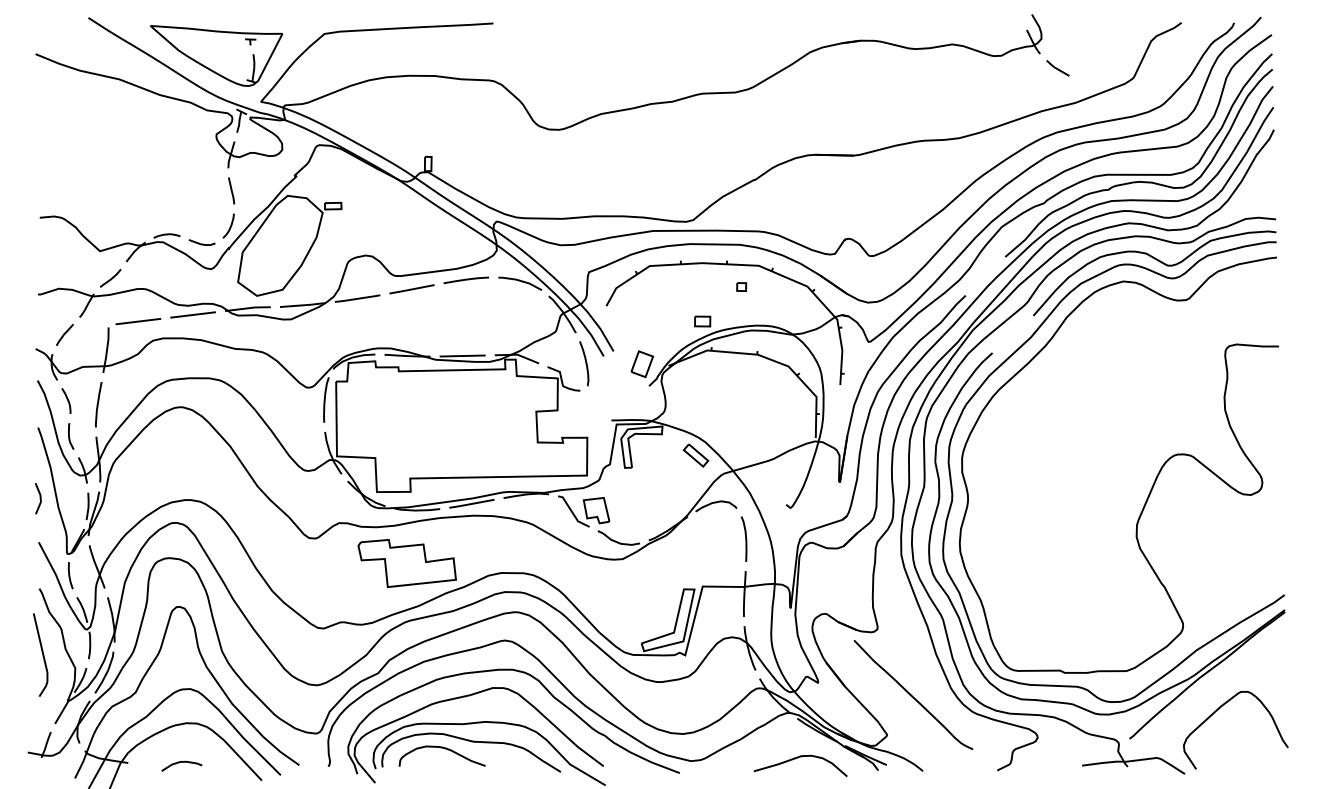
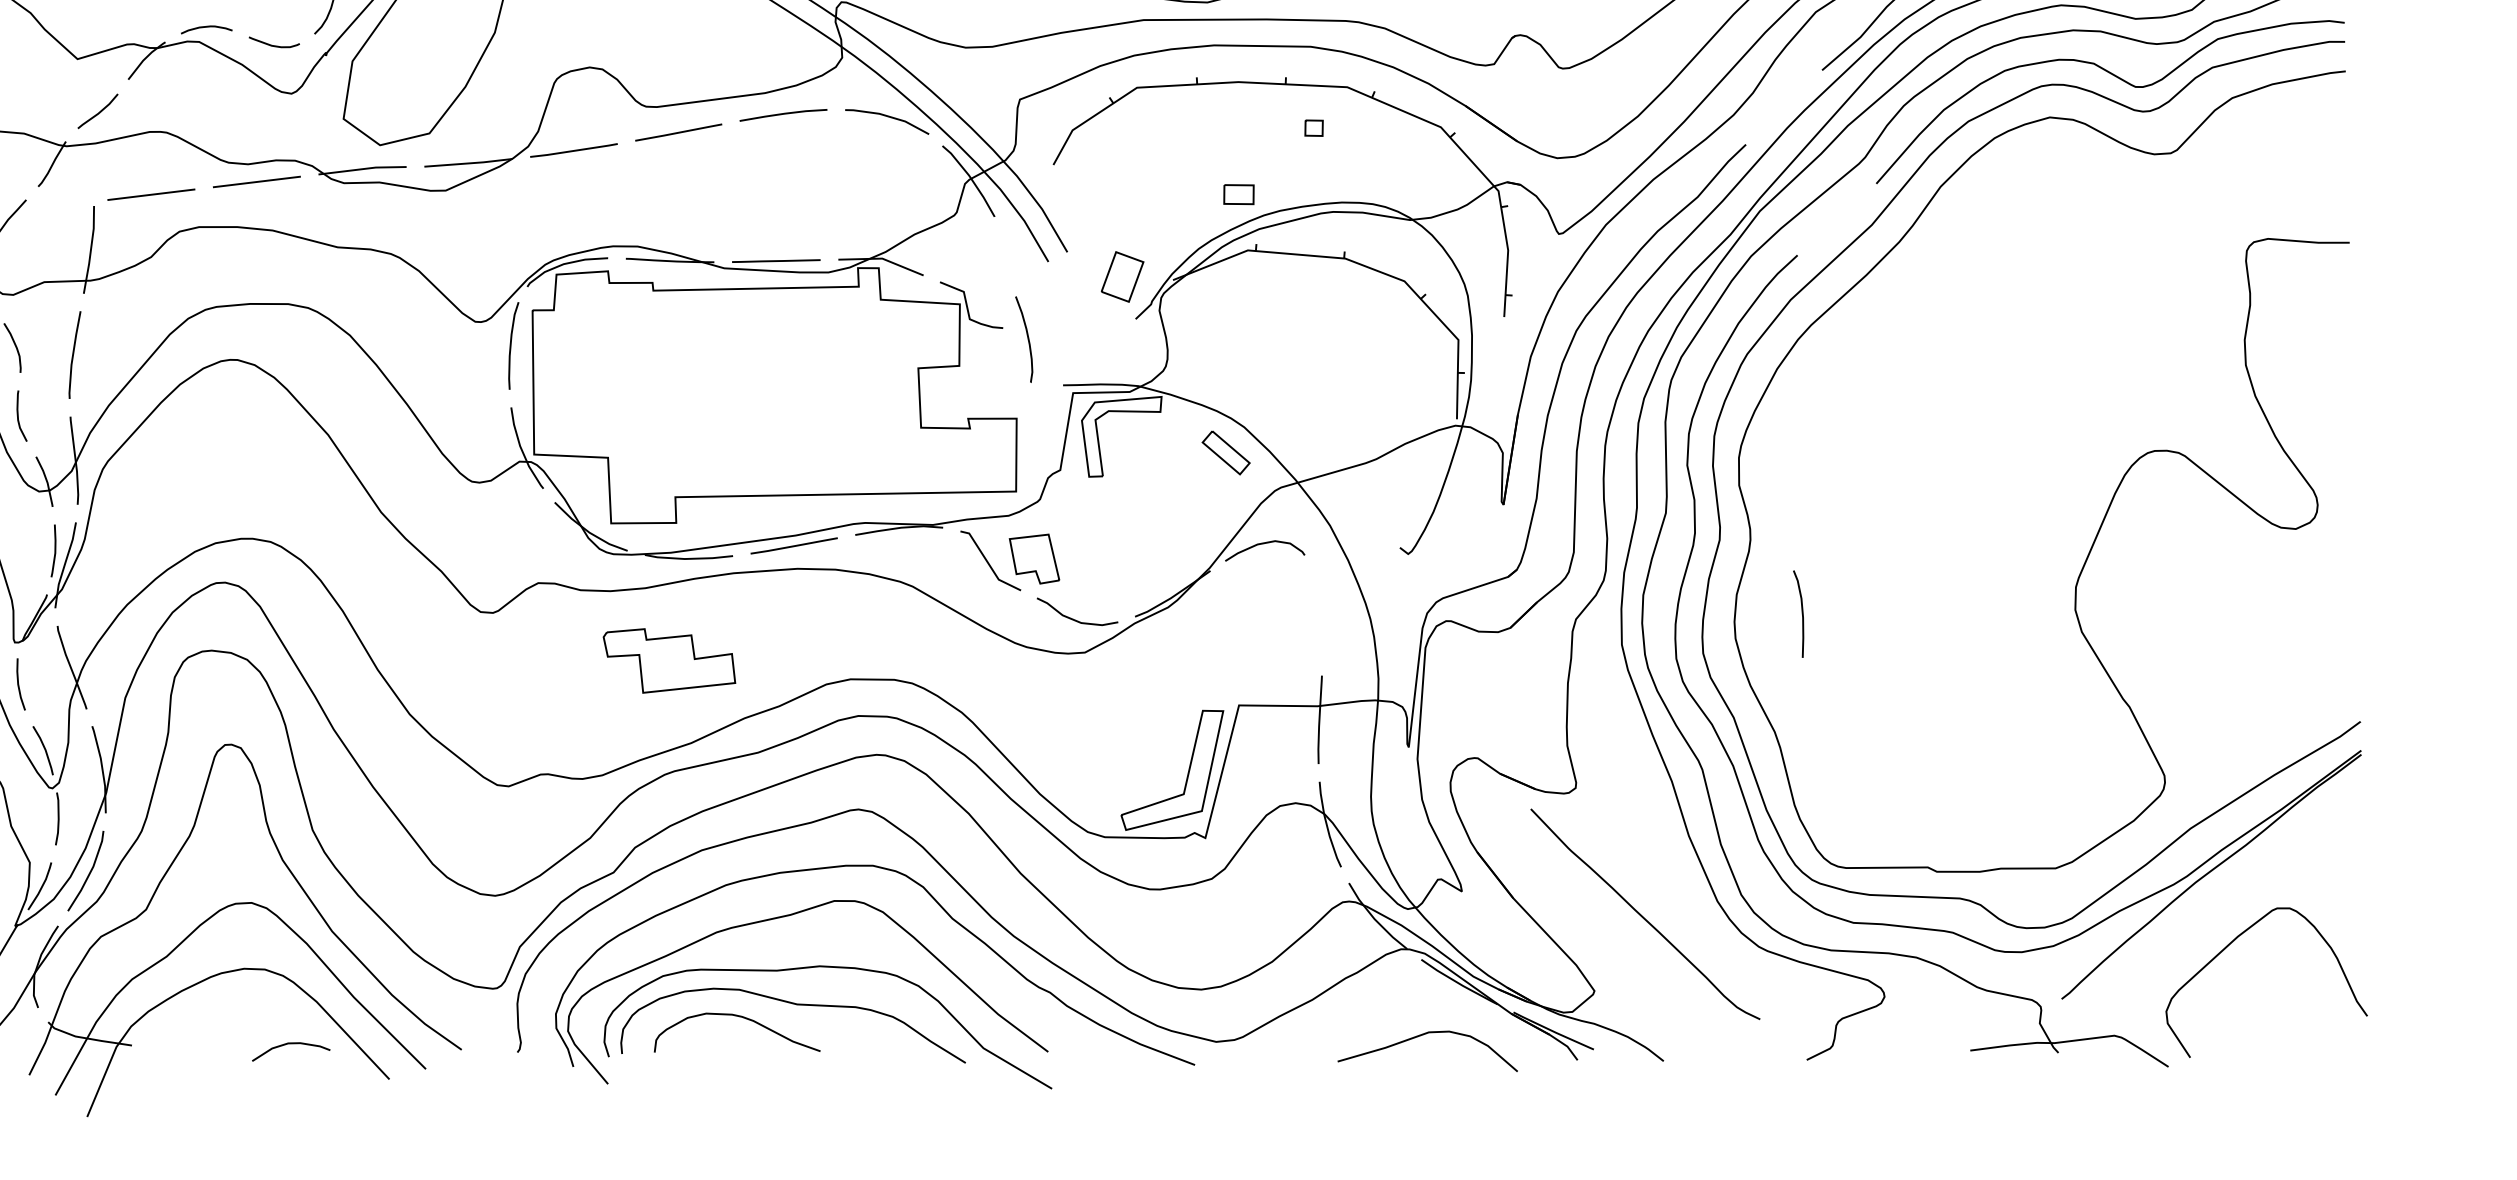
curve: (585, 363) -> (1026, 339), moved
curve: (745, 538) -> (1801, 612), moved
part: (406, 563) -> (668, 660), size x0.7
curve: (179, 763) -> (286, 1046), moved

